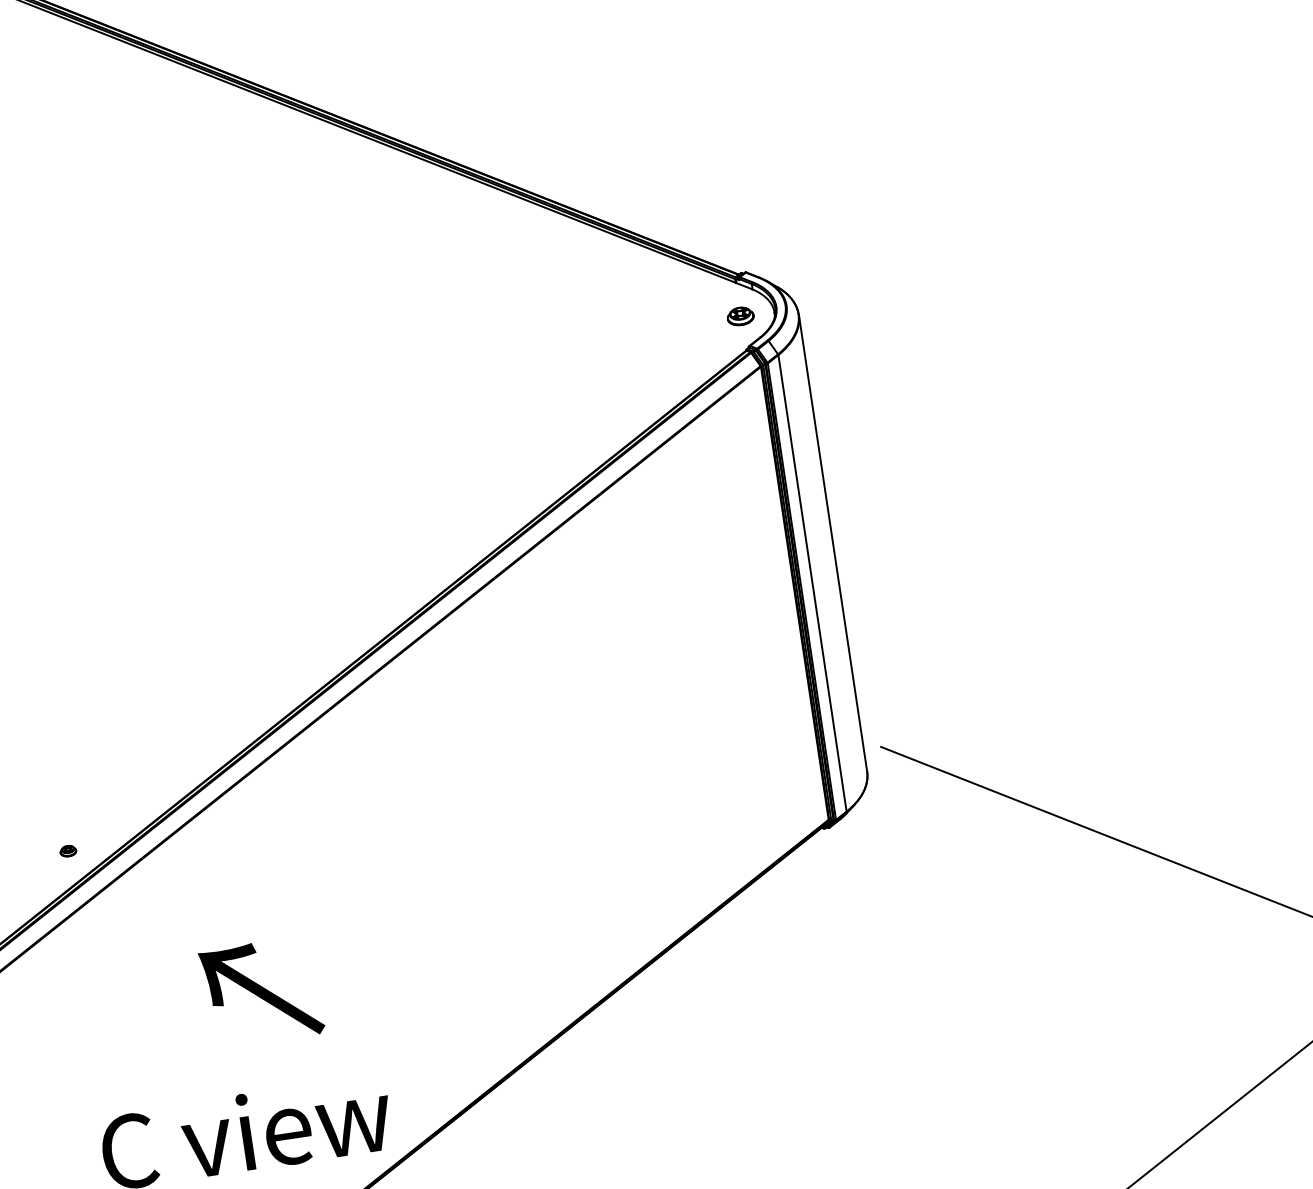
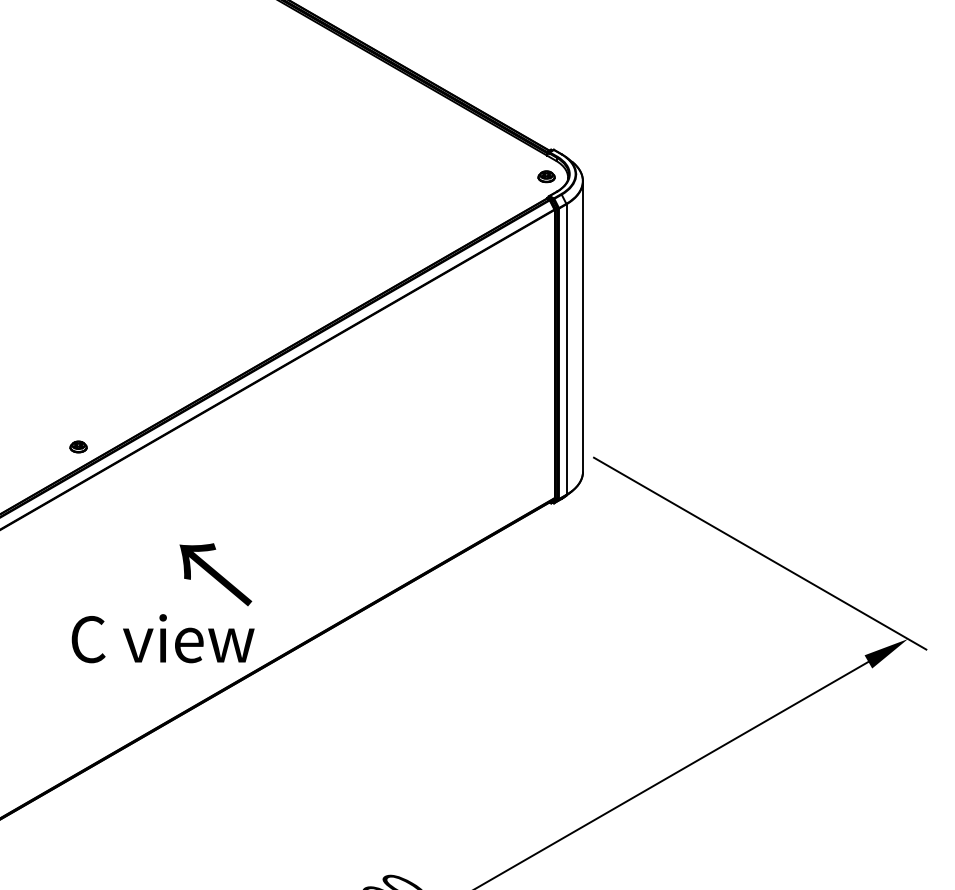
part: (68, 850) -> (78, 446), size x1.67
text: (261, 991) -> (215, 574), moved

